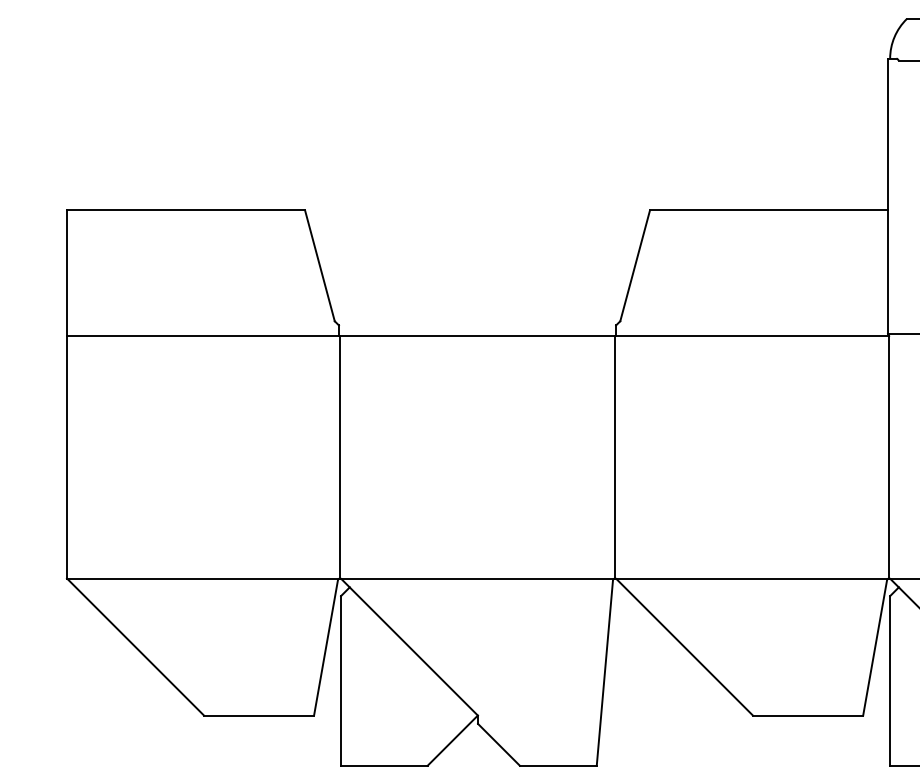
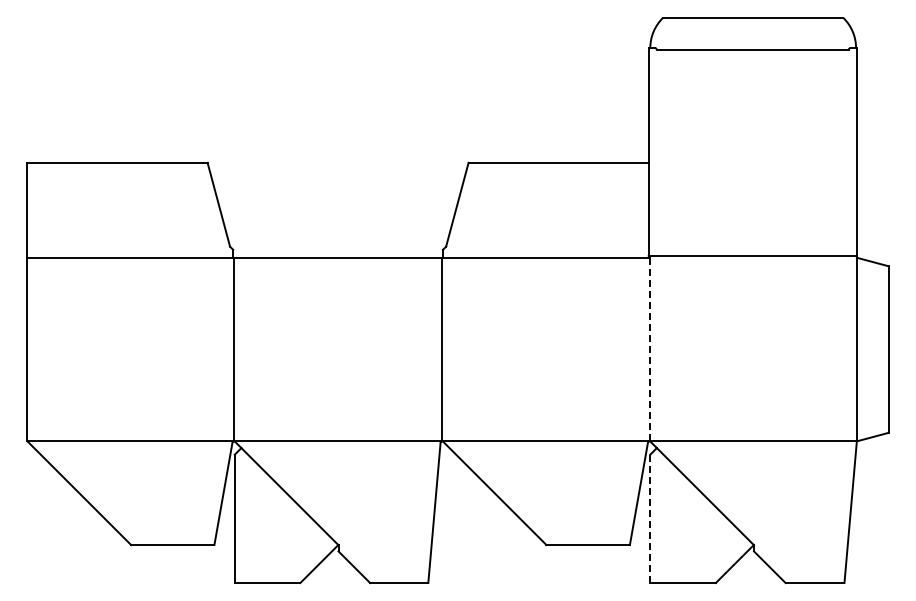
line: (889, 457) -> (649, 349), solid -> dashed
line: (890, 681) -> (650, 519), solid -> dashed

